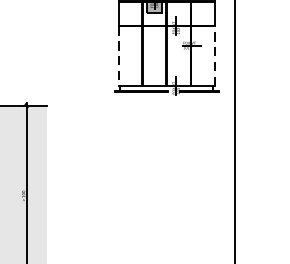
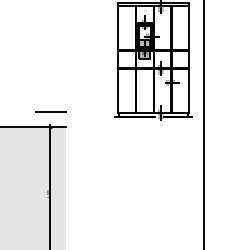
line: (214, 55) -> (189, 90), dashed -> solid
line: (118, 57) -> (118, 91), dashed -> solid
line: (26, 85) -> (50, 112), added

